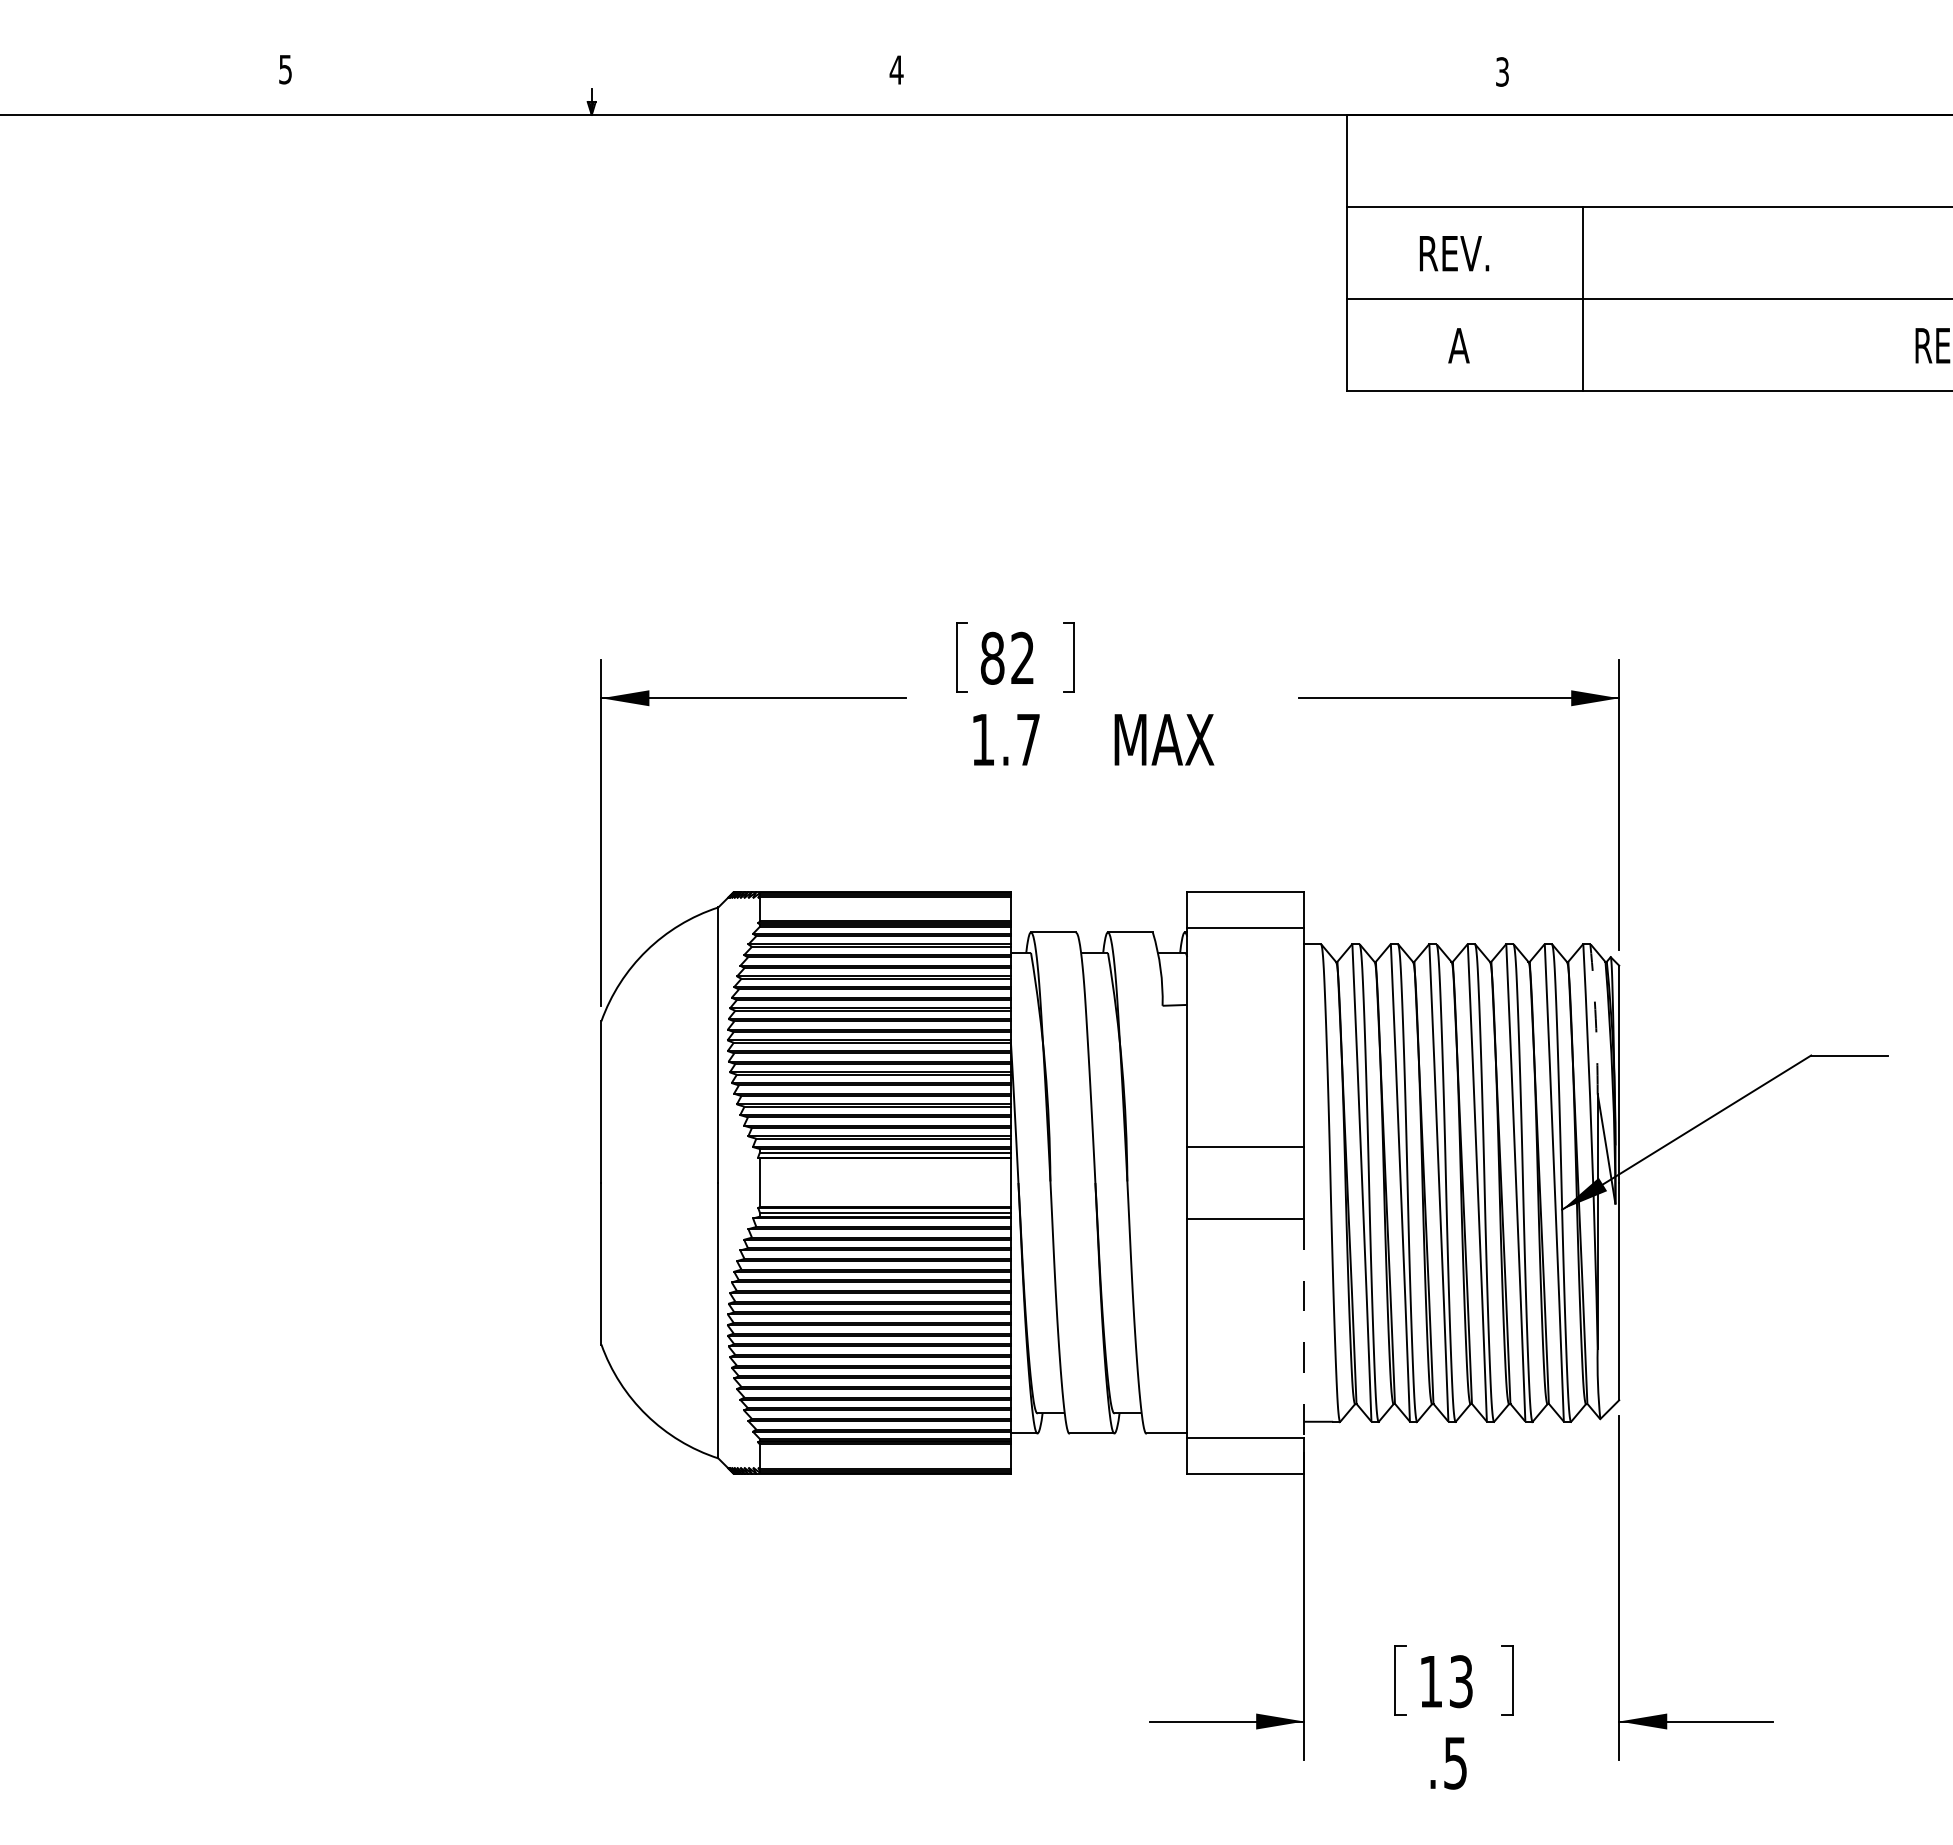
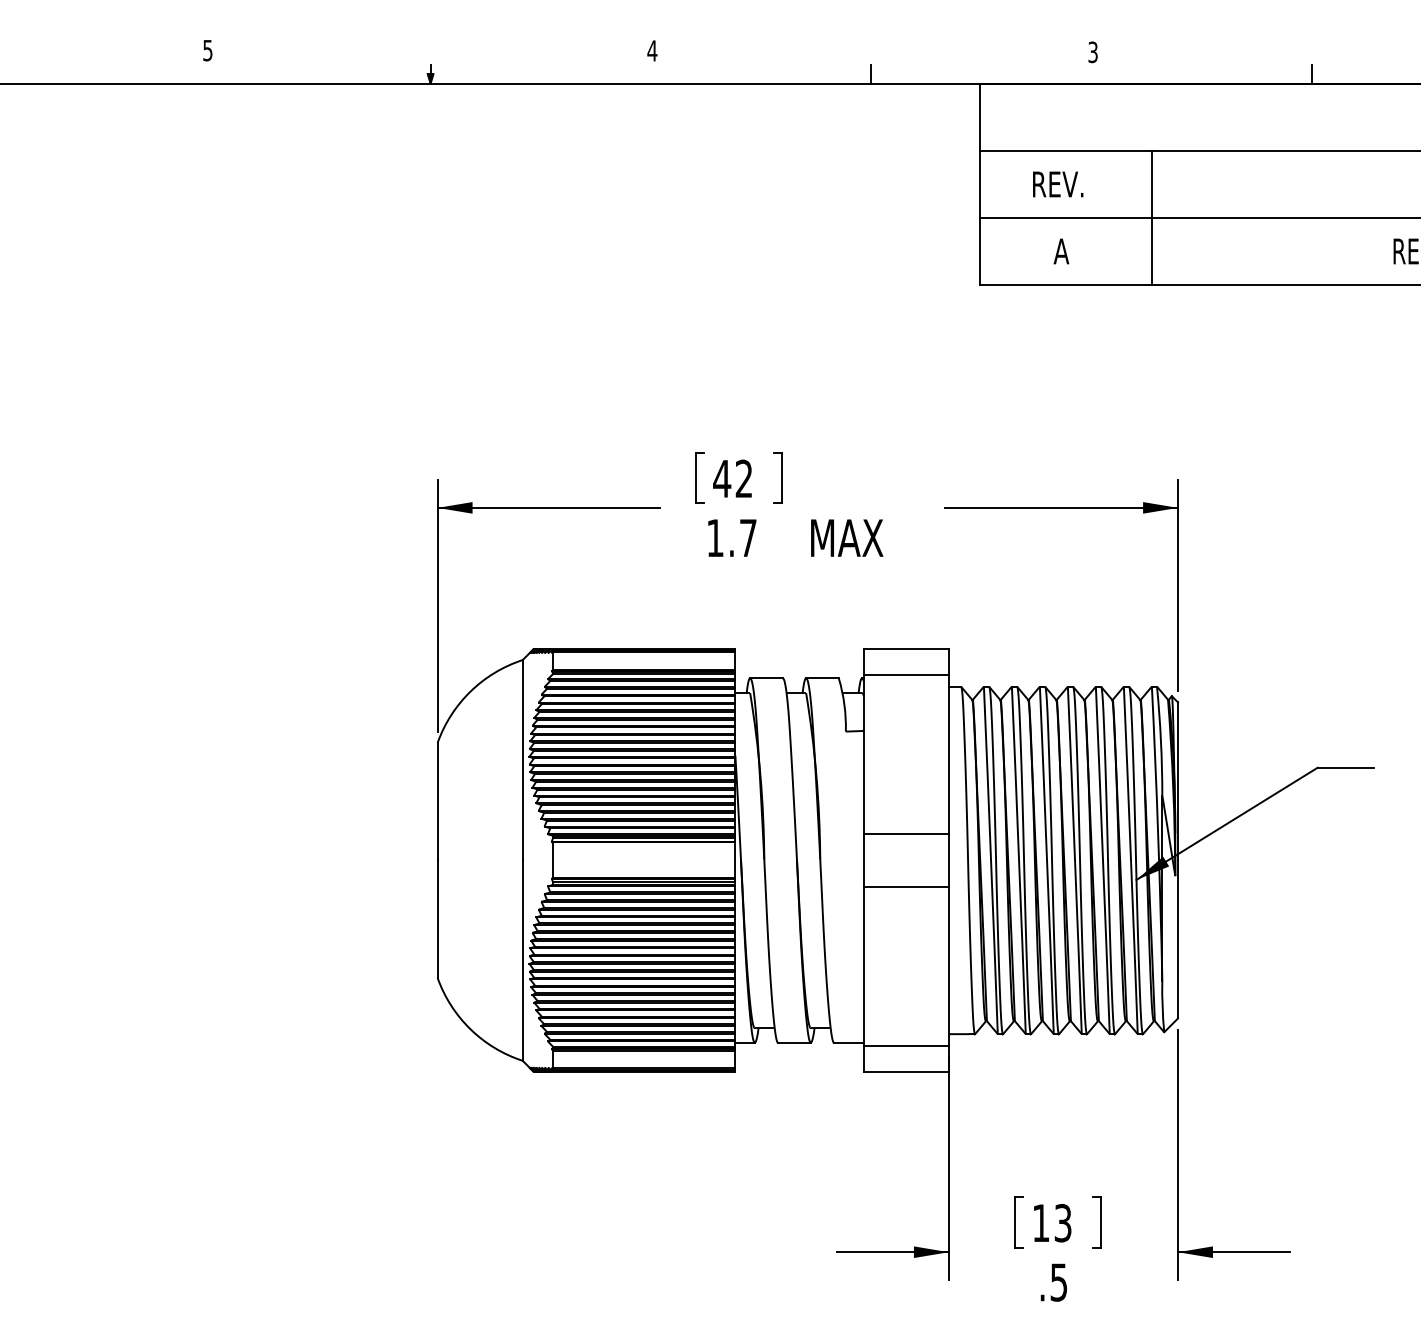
line: (1197, 101) -> (871, 73), added
line: (1803, 101) -> (1312, 73), added
text: (992, 657) -> (722, 478), 82 -> 42
arc: (1595, 1018) -> (1160, 740), dashed -> solid
line: (1304, 1328) -> (949, 966), dashed -> solid

